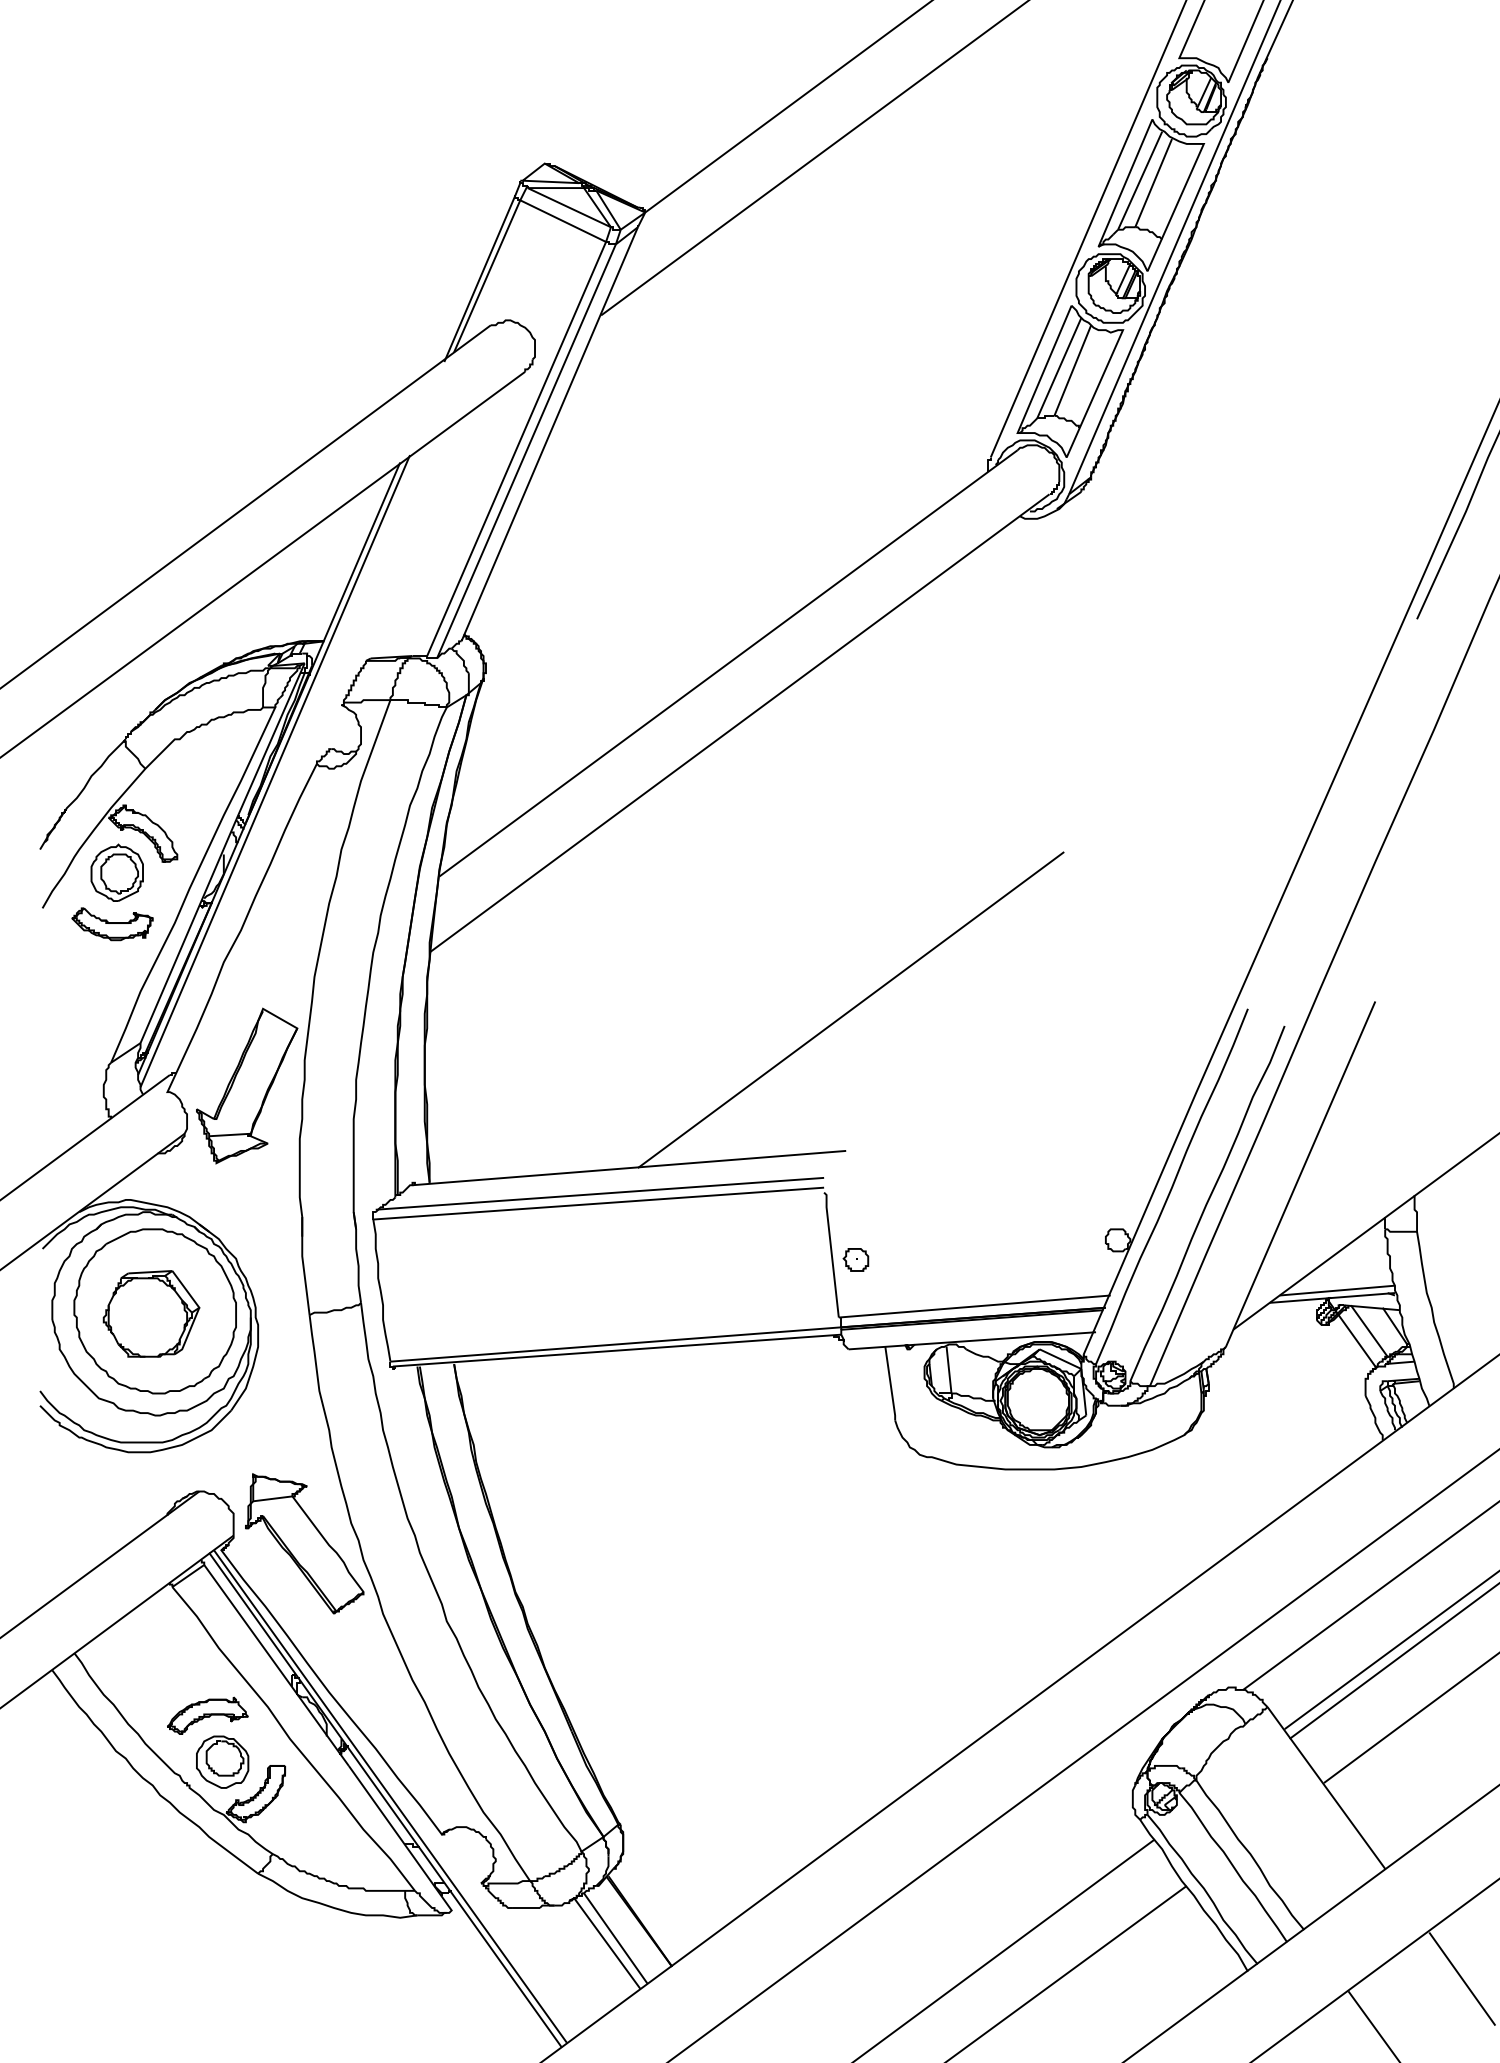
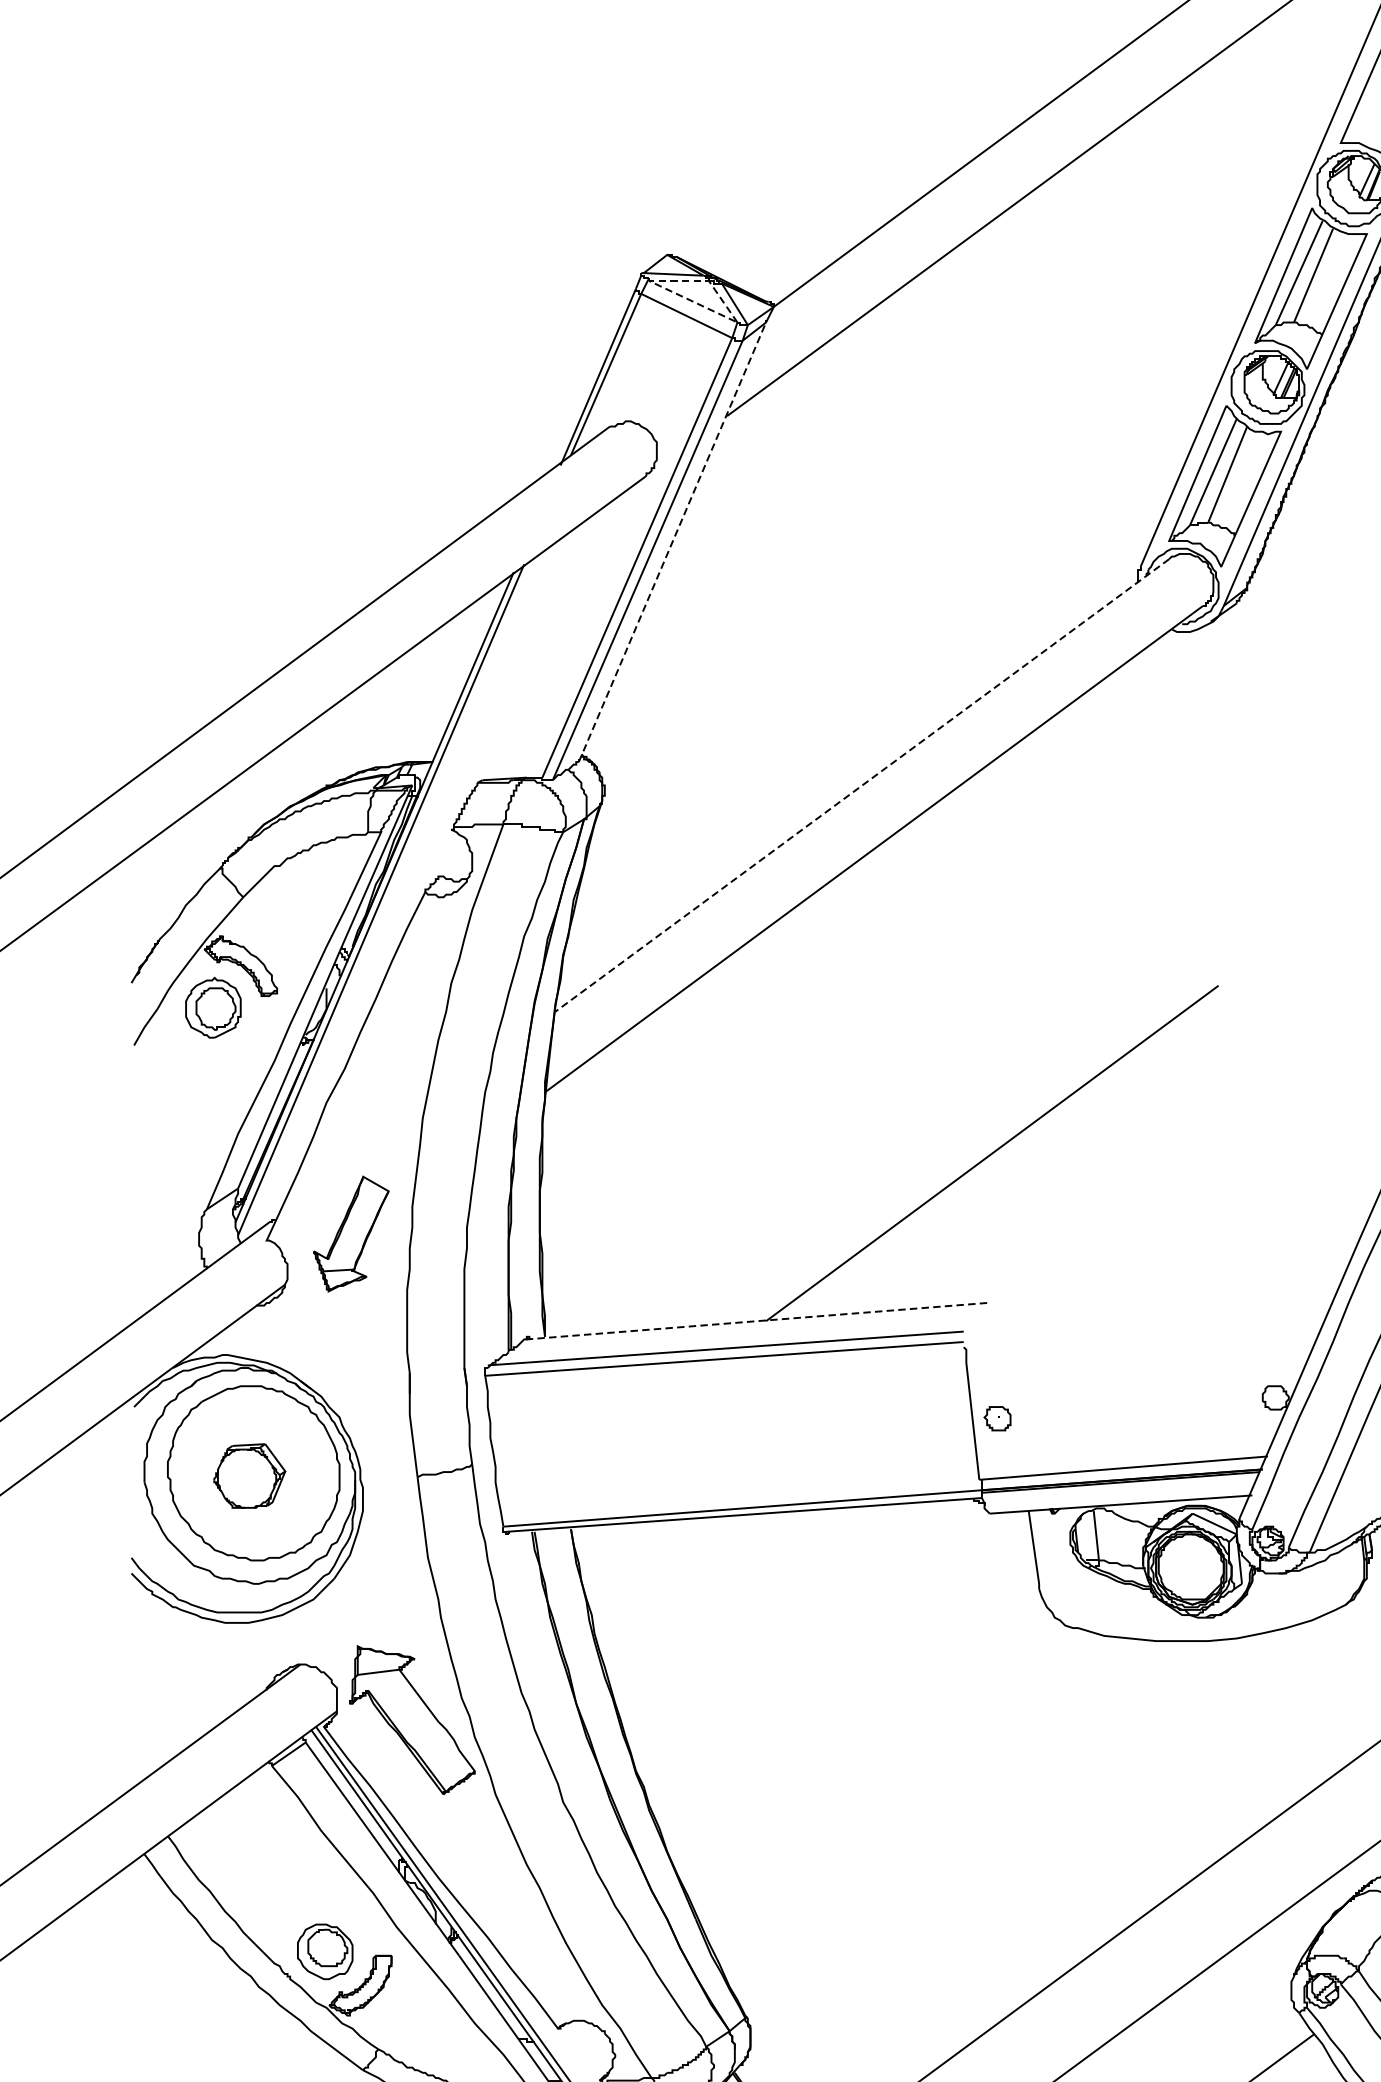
line: (533, 188) -> (655, 281), solid -> dashed
line: (549, 433) -> (672, 541), solid -> dashed
line: (728, 663) -> (862, 785), solid -> dashed
part: (112, 924) -> (208, 1062), removed
part: (247, 1085) -> (351, 1233), size x0.7
line: (629, 1168) -> (757, 1321), solid -> dashed
part: (151, 1313) -> (249, 1475), size x0.7
part: (207, 1715) -> (309, 1902), removed

